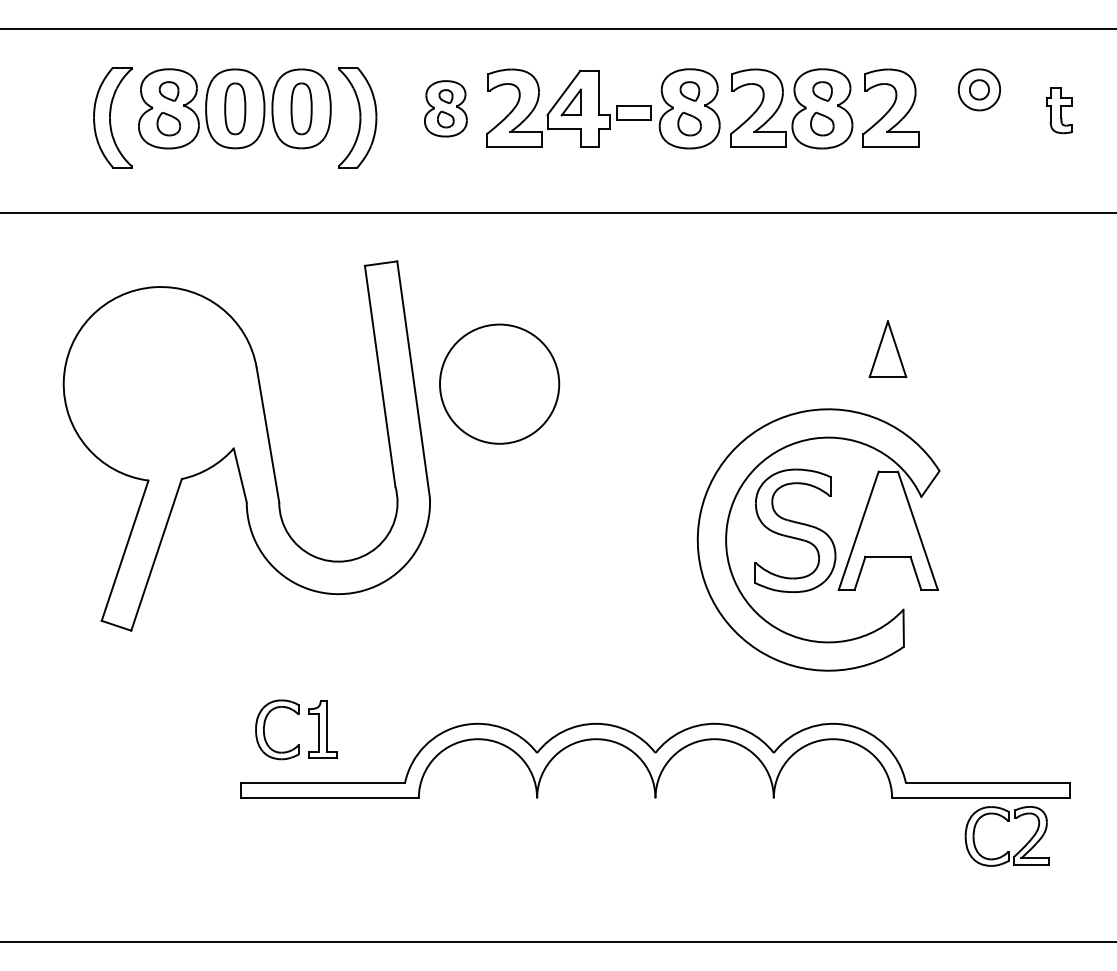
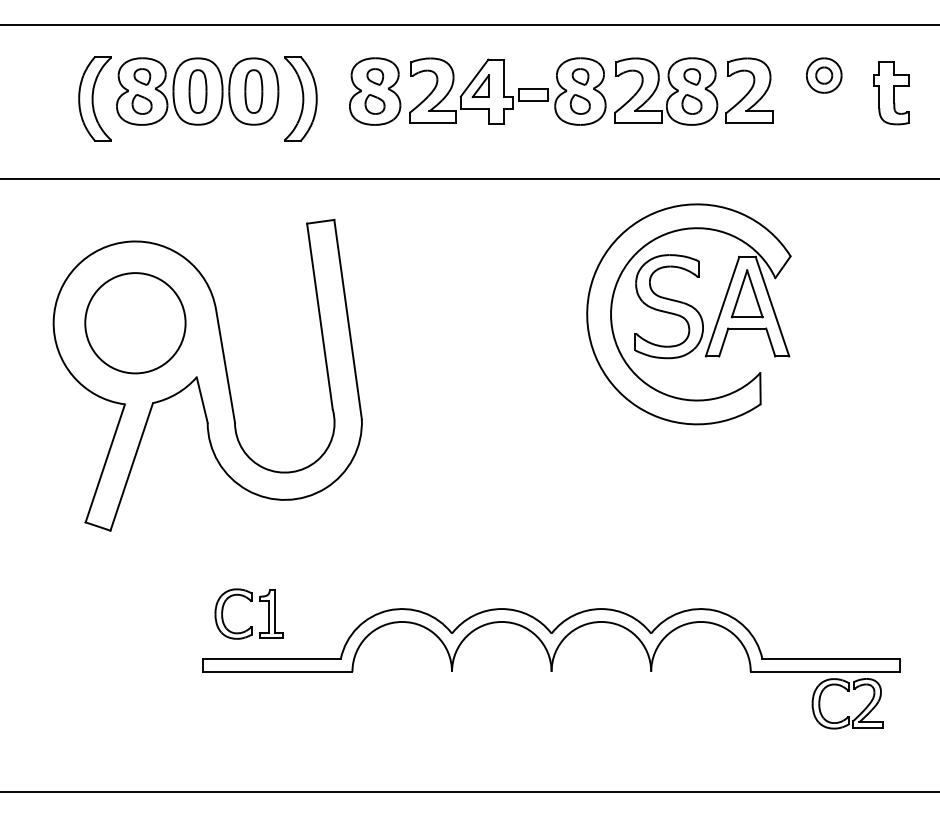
part: (446, 108) -> (375, 91), size x1.43
part: (1059, 111) -> (891, 93), size x1.67
circle: (499, 384) -> (135, 323), moved
part: (818, 540) -> (688, 314), moved

